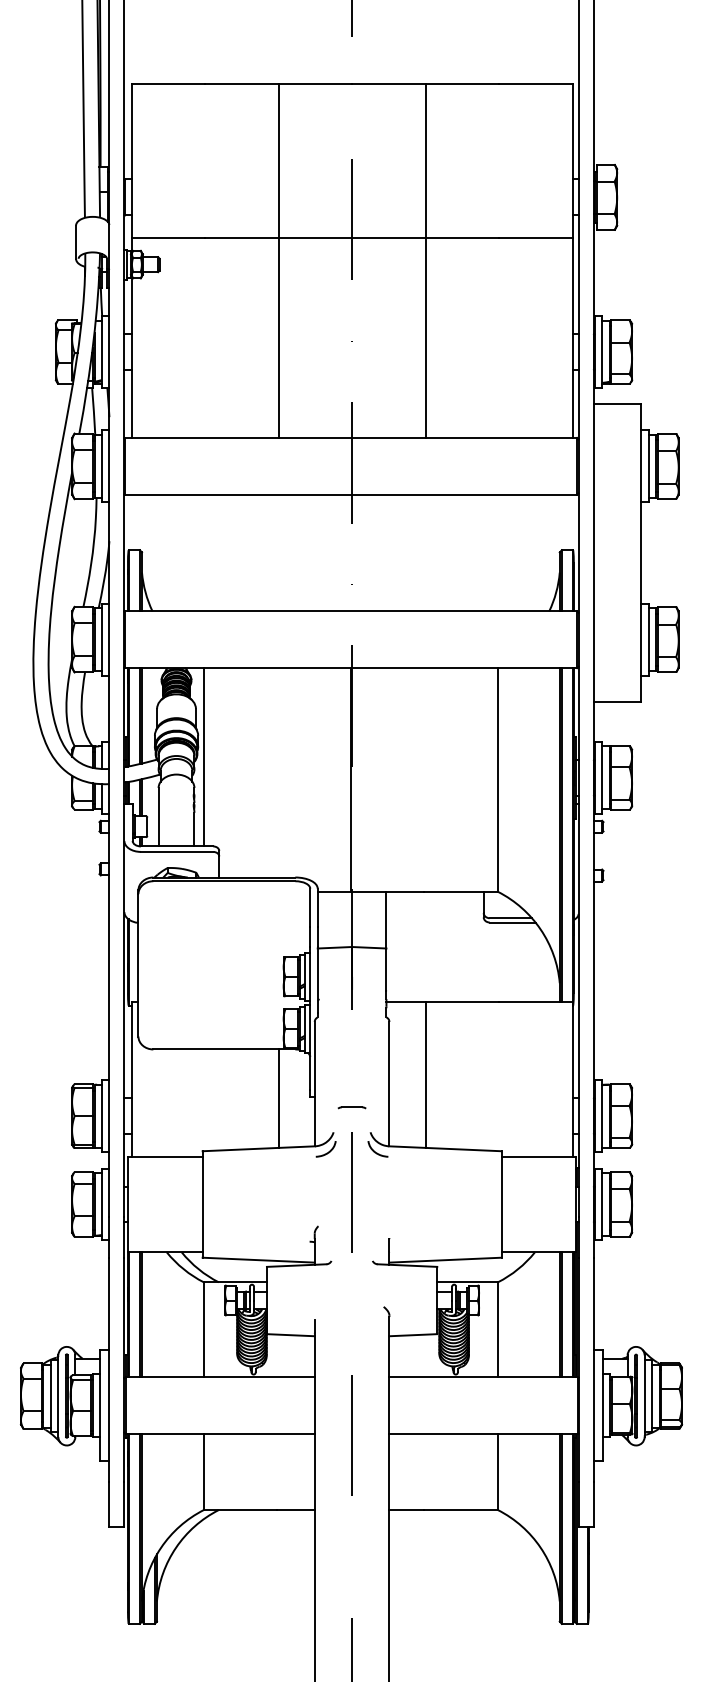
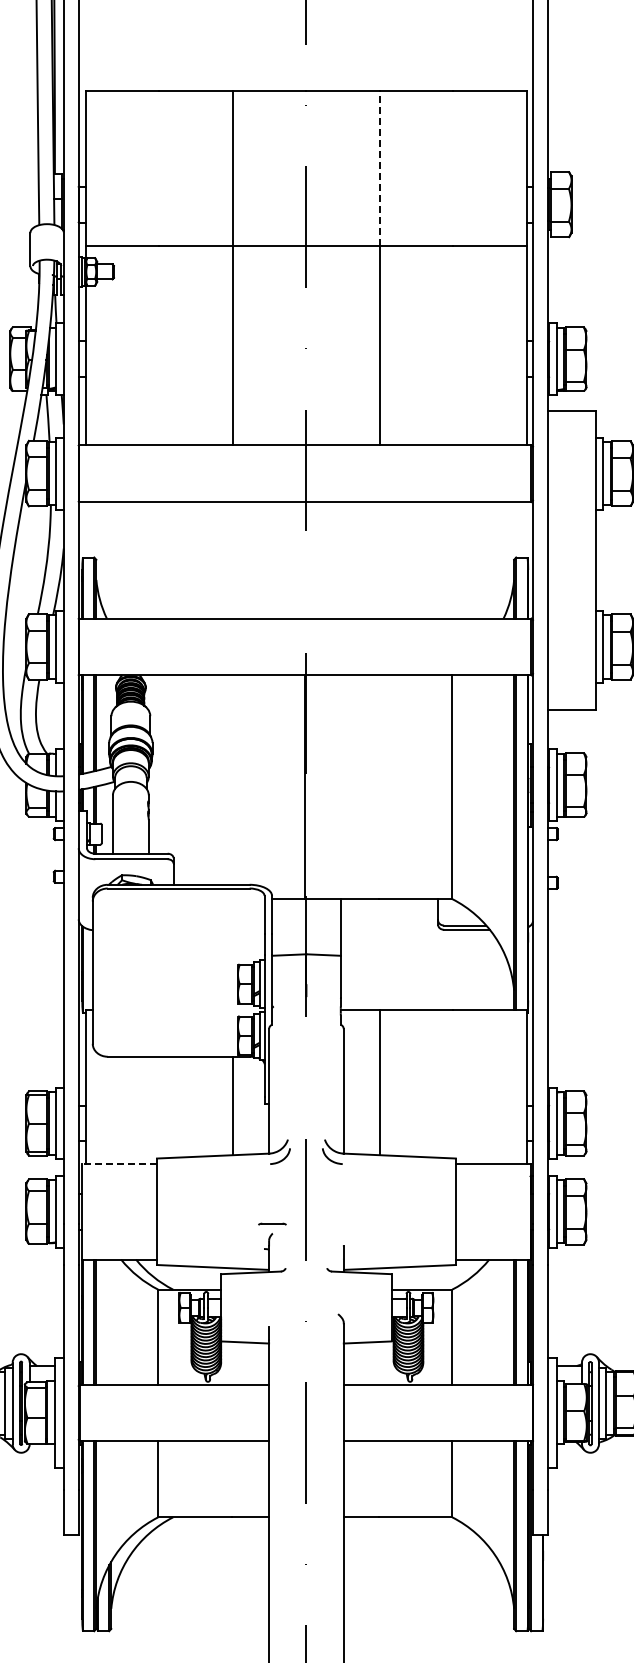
line: (425, 160) -> (379, 167), solid -> dashed
line: (203, 757) -> (157, 764), removed
part: (351, 1107) -> (271, 1223), moved
line: (164, 1156) -> (118, 1163), solid -> dashed

